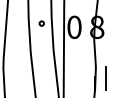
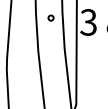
text: (74, 26) -> (88, 21), 0 -> 3

